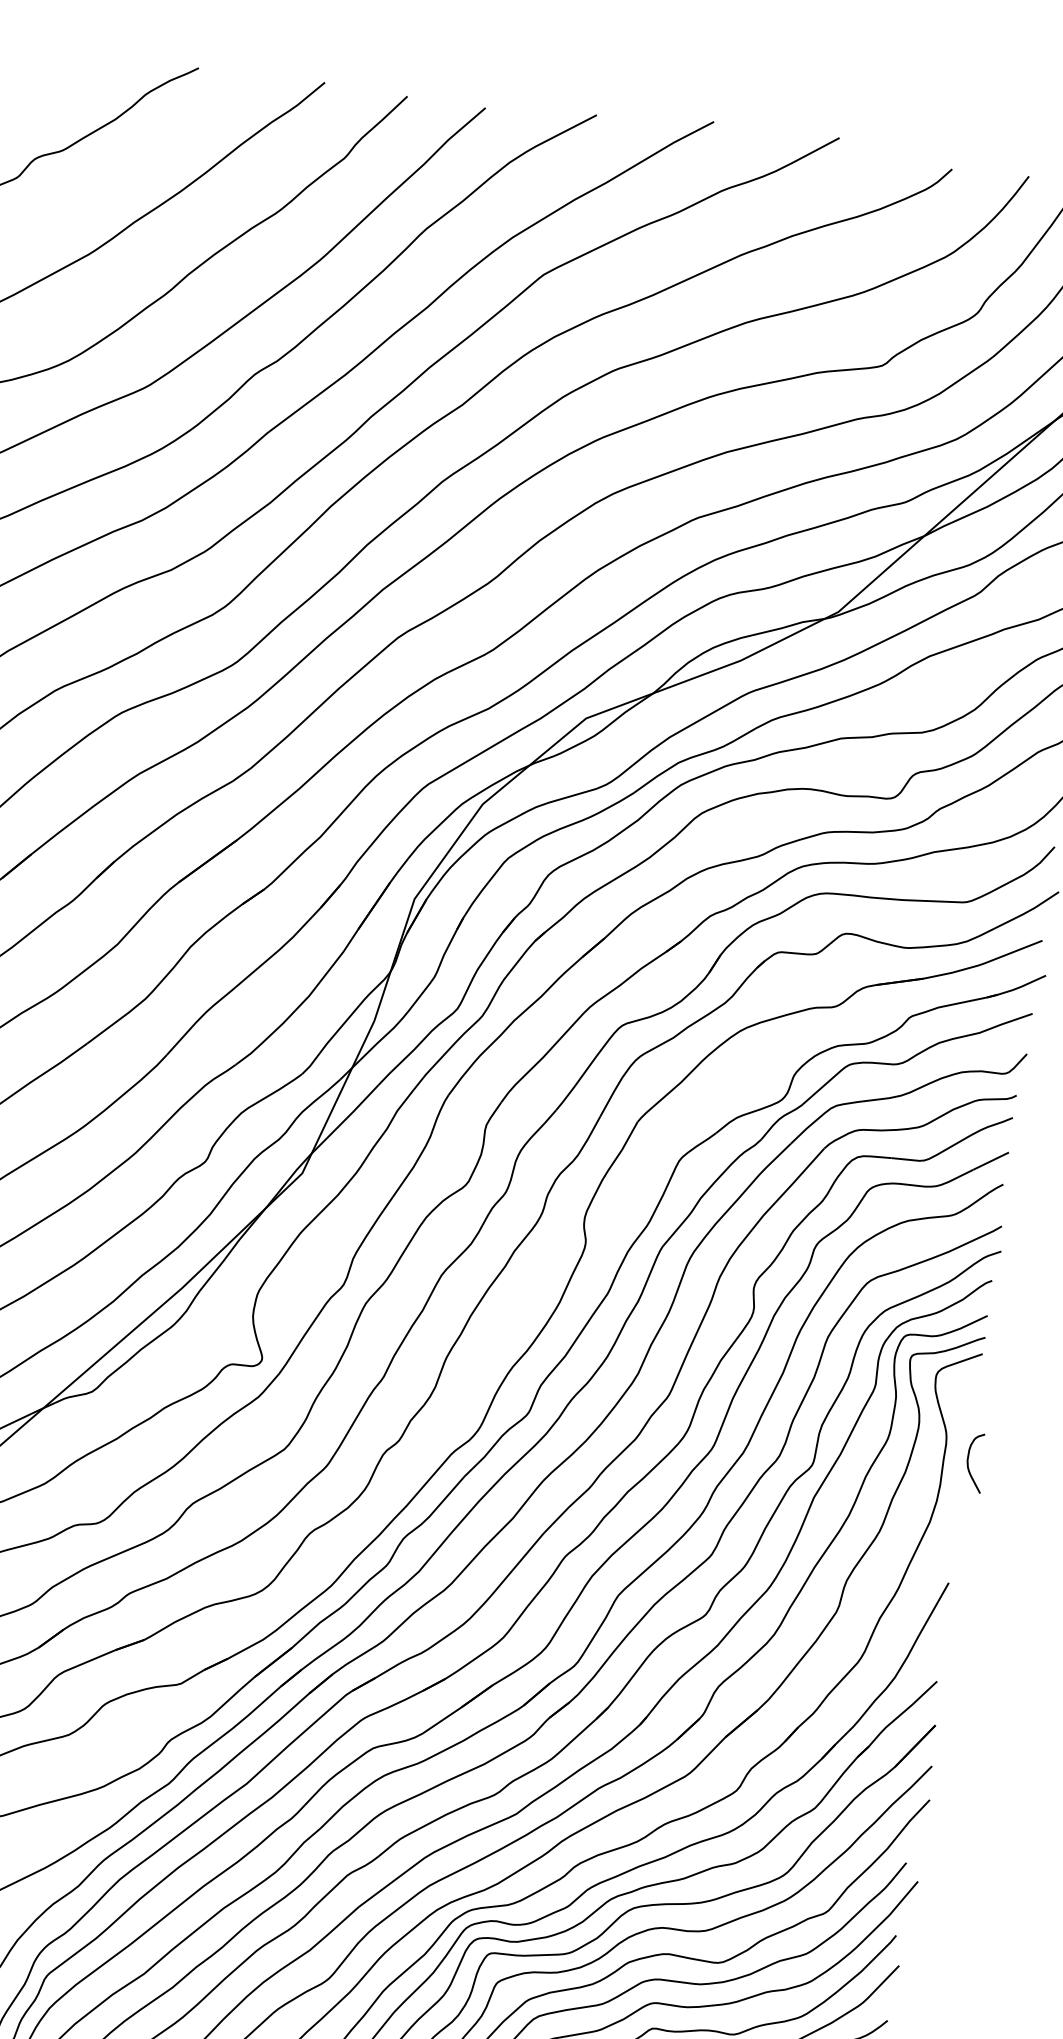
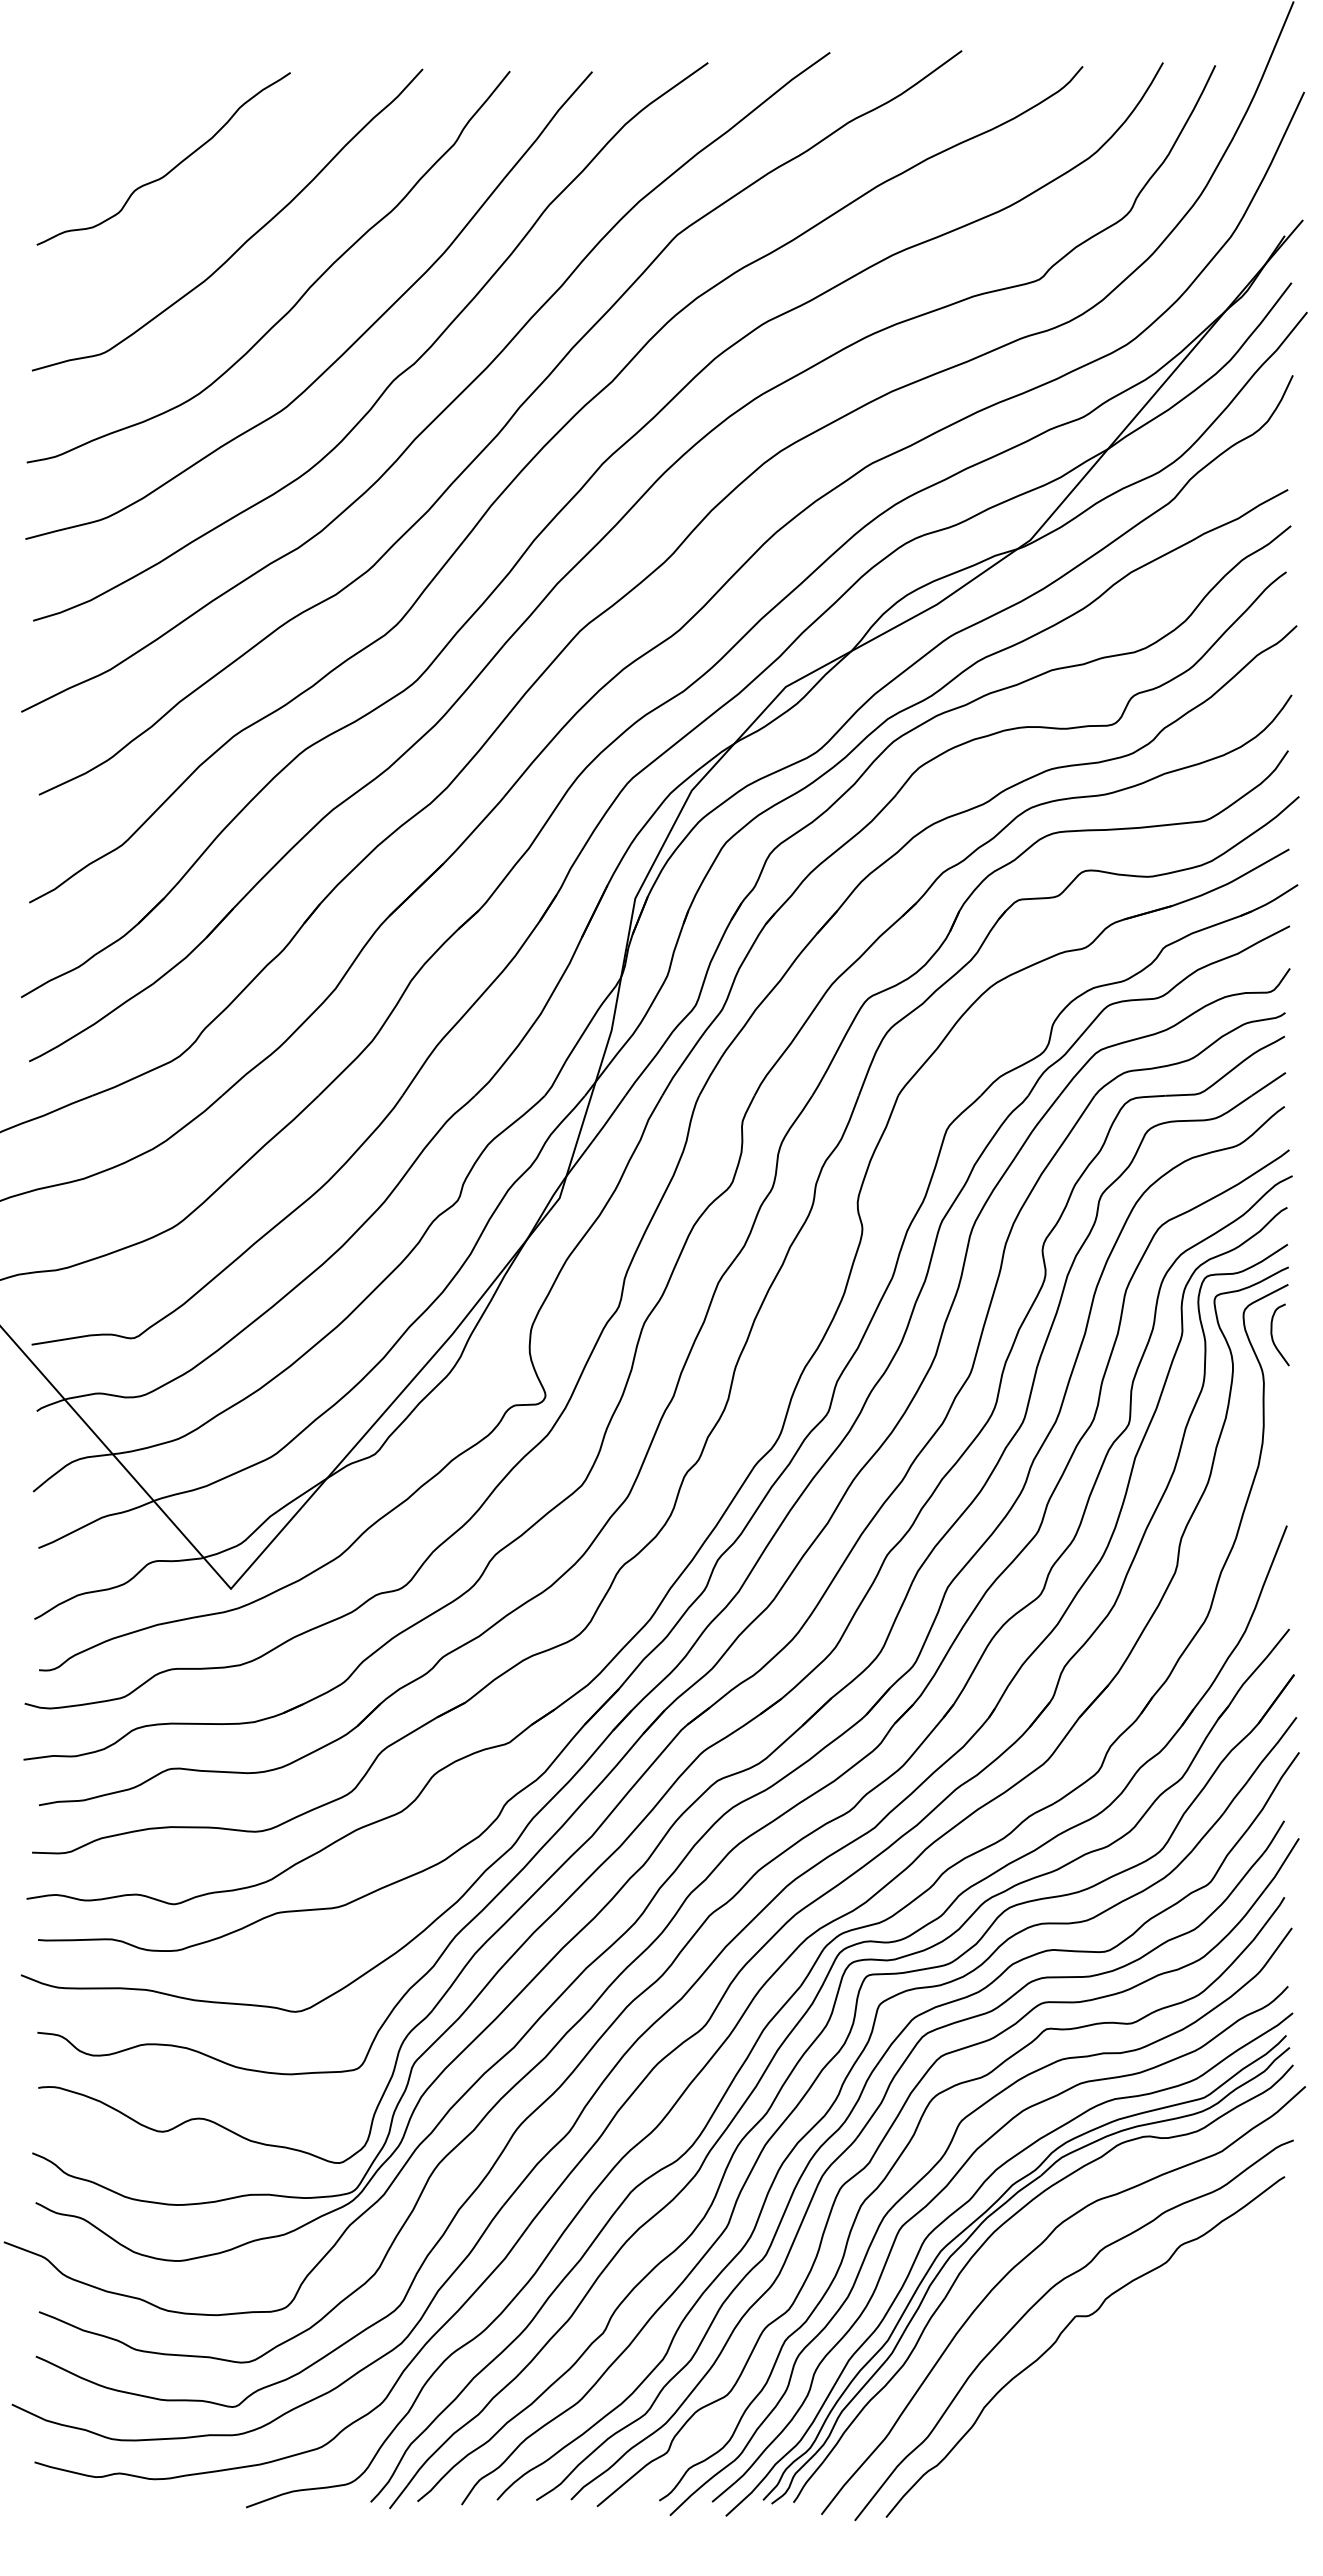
curve: (968, 1461) -> (1272, 1334), moved

